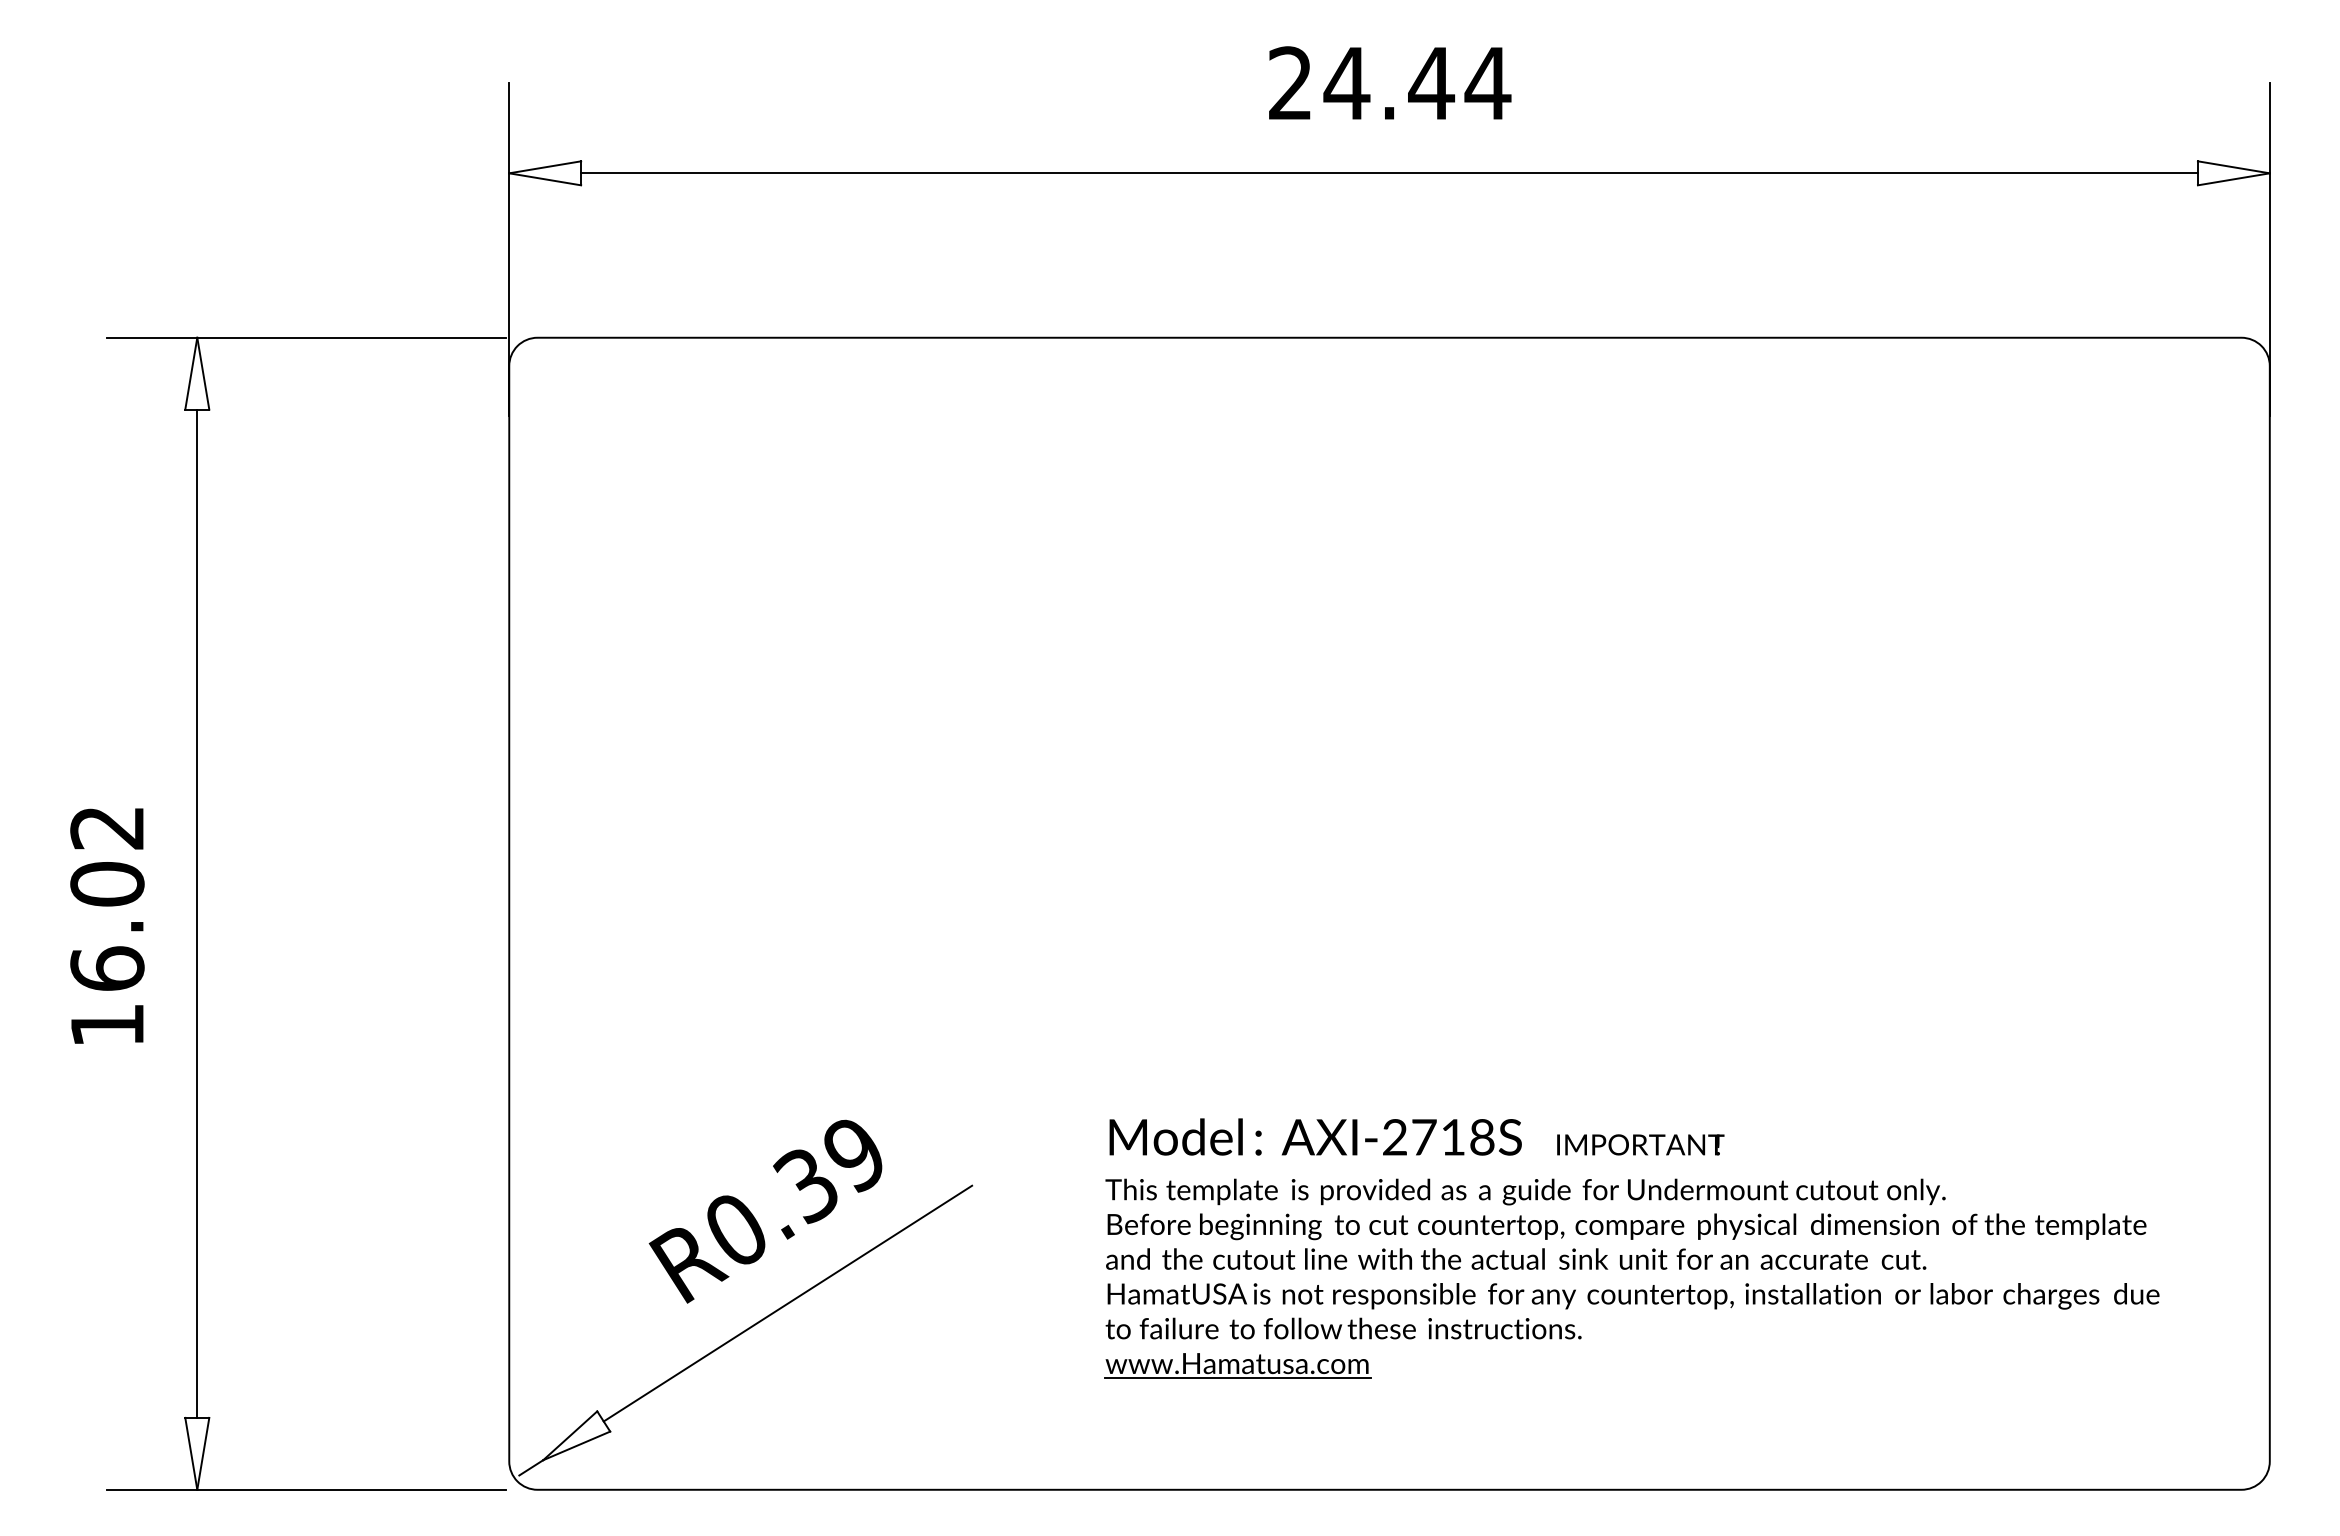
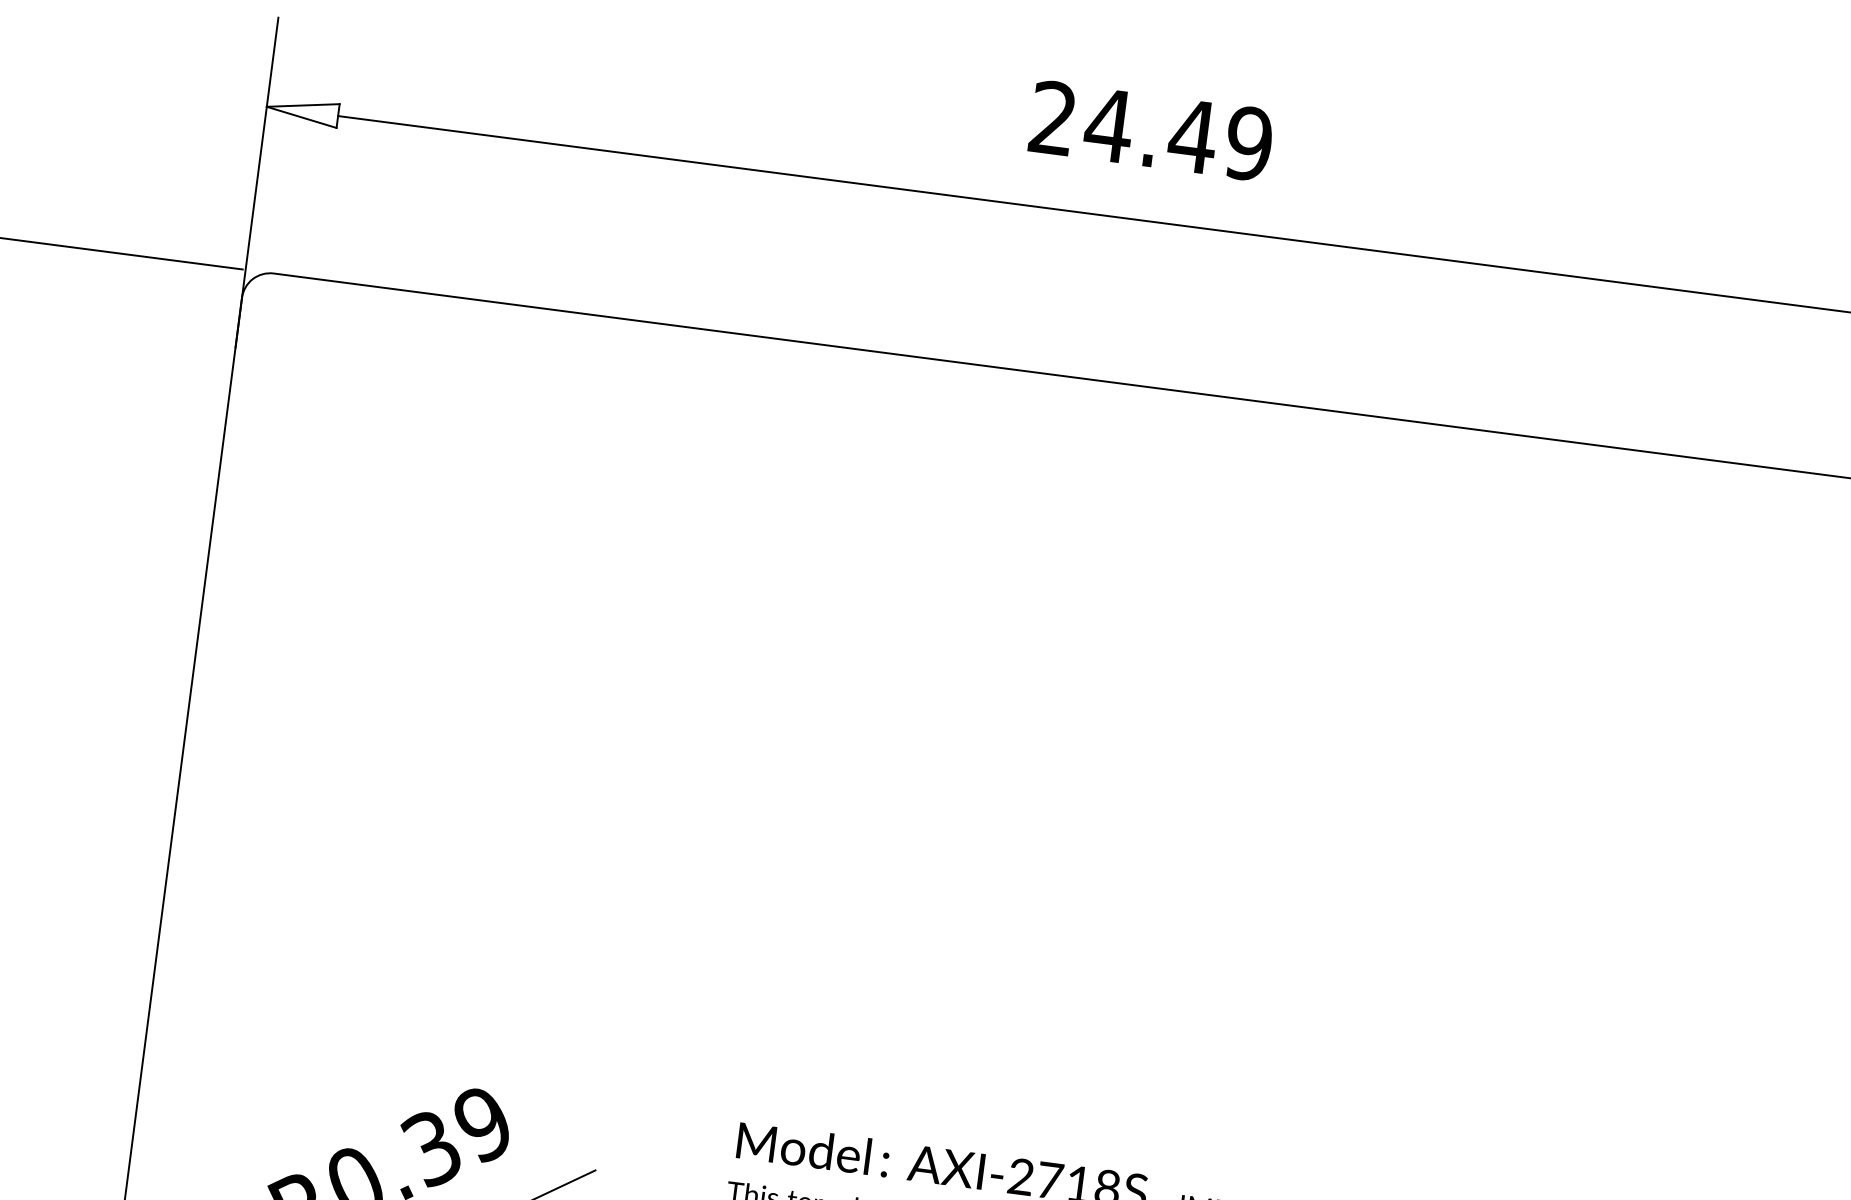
text: (1487, 83) -> (1248, 143), 24.44 -> 24.49

